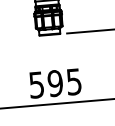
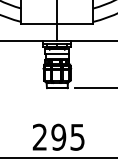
text: (36, 84) -> (39, 136), 595 -> 295

